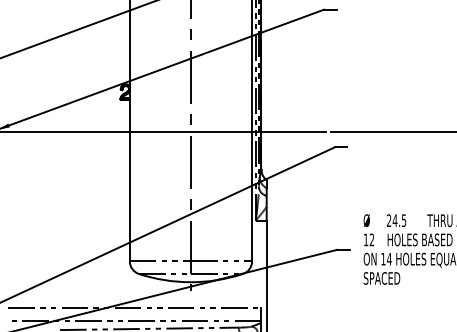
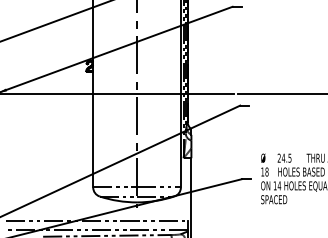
text: (371, 239) -> (266, 171), 12 -> 18

